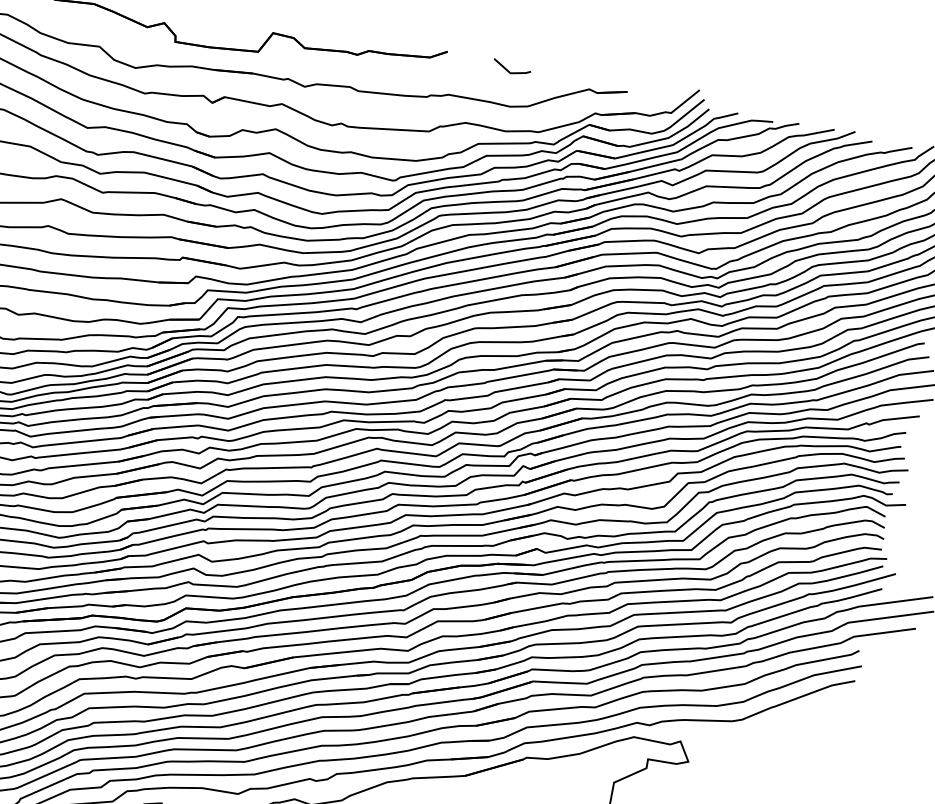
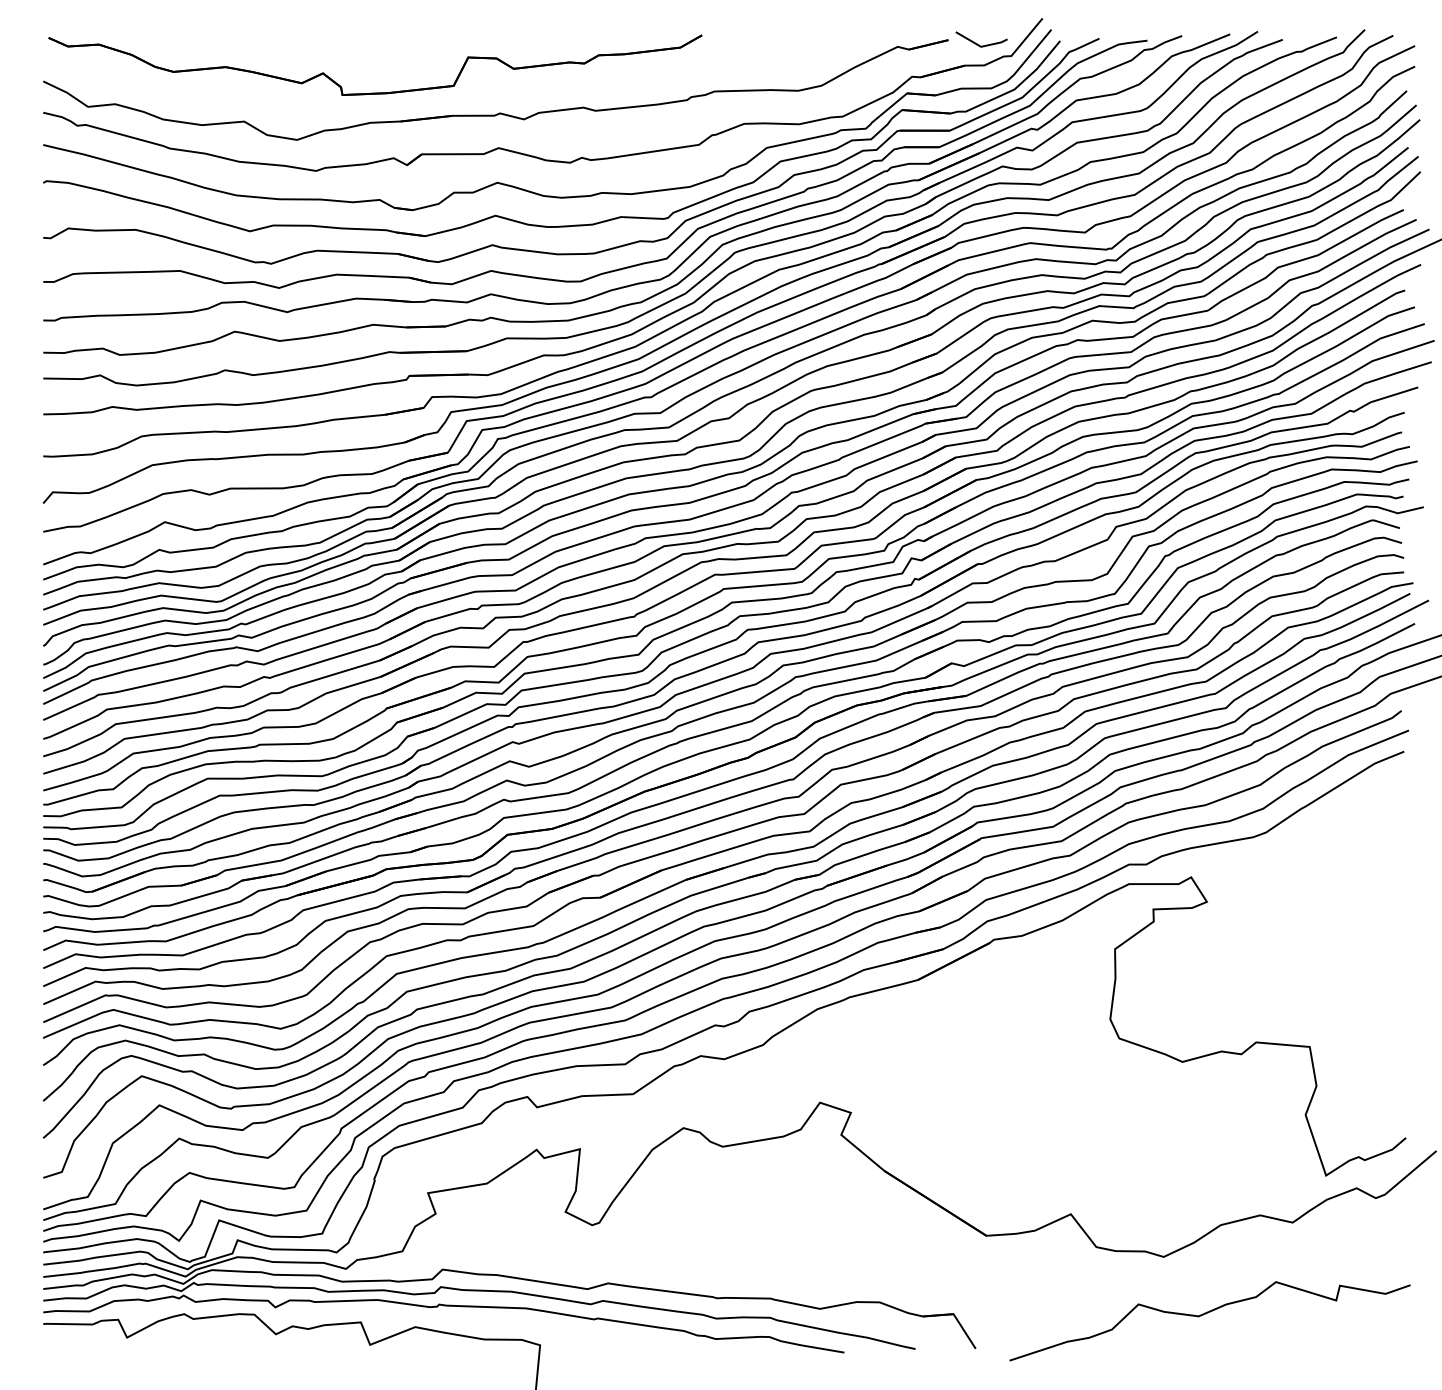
line: (509, 71) -> (979, 44), moved

